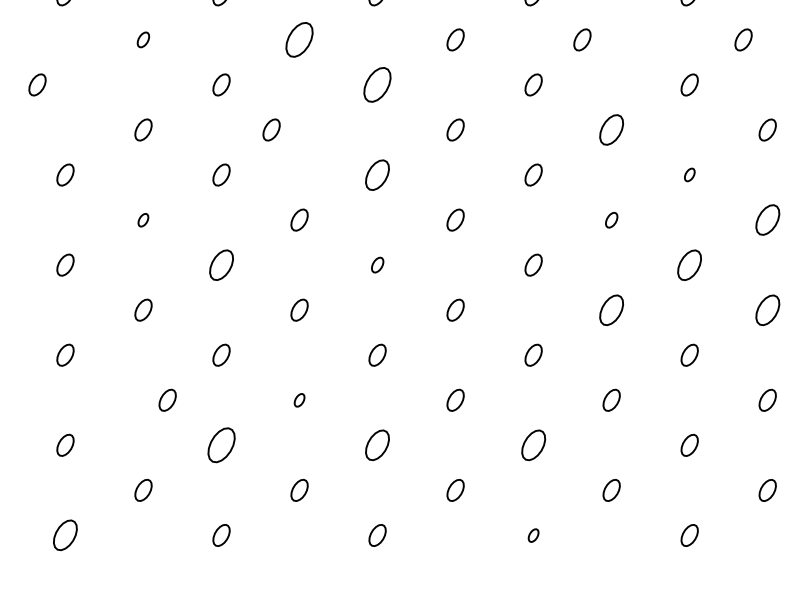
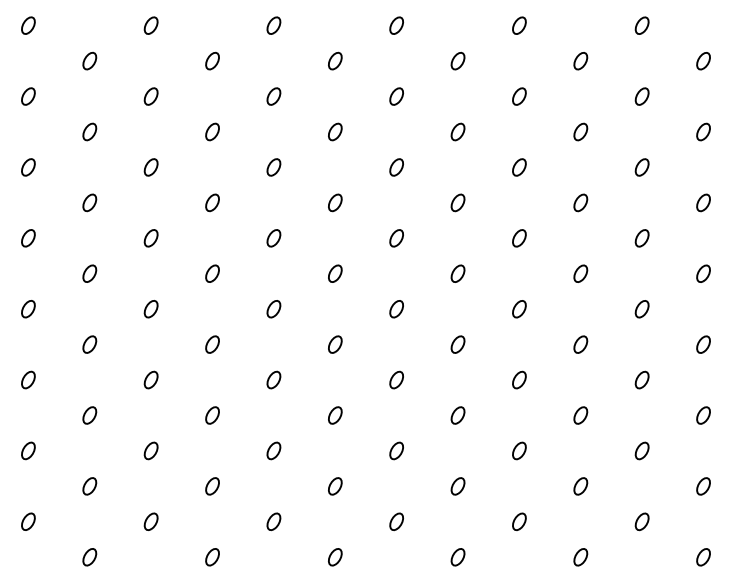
part: (142, 39) -> (150, 167), size x1.43
part: (299, 39) -> (273, 167), size x0.62
part: (582, 39) -> (519, 167), moved
part: (742, 39) -> (641, 167), moved
part: (37, 84) -> (89, 202), moved
part: (377, 84) -> (335, 202), size x0.62
part: (271, 130) -> (273, 238), moved
part: (611, 130) -> (519, 238), size x0.71
part: (377, 174) -> (335, 273), size x0.71
part: (689, 174) -> (580, 273), size x1.67
part: (142, 220) -> (150, 309), size x1.67
part: (611, 220) -> (519, 309), size x1.43
part: (766, 220) -> (641, 309), size x0.71
part: (221, 264) -> (212, 344), size x0.71
part: (377, 264) -> (335, 344), size x1.43
part: (689, 264) -> (580, 344), size x0.71
part: (611, 309) -> (519, 379), size x0.71
part: (766, 309) -> (641, 379), size x0.71
part: (166, 399) -> (150, 450), moved
part: (299, 399) -> (273, 450), size x1.67
part: (221, 445) -> (212, 486), size x0.62
part: (377, 445) -> (335, 486), size x0.71
part: (532, 445) -> (457, 486), size x0.71
part: (65, 535) -> (89, 557), size x0.71
part: (532, 535) -> (457, 557), size x1.67

